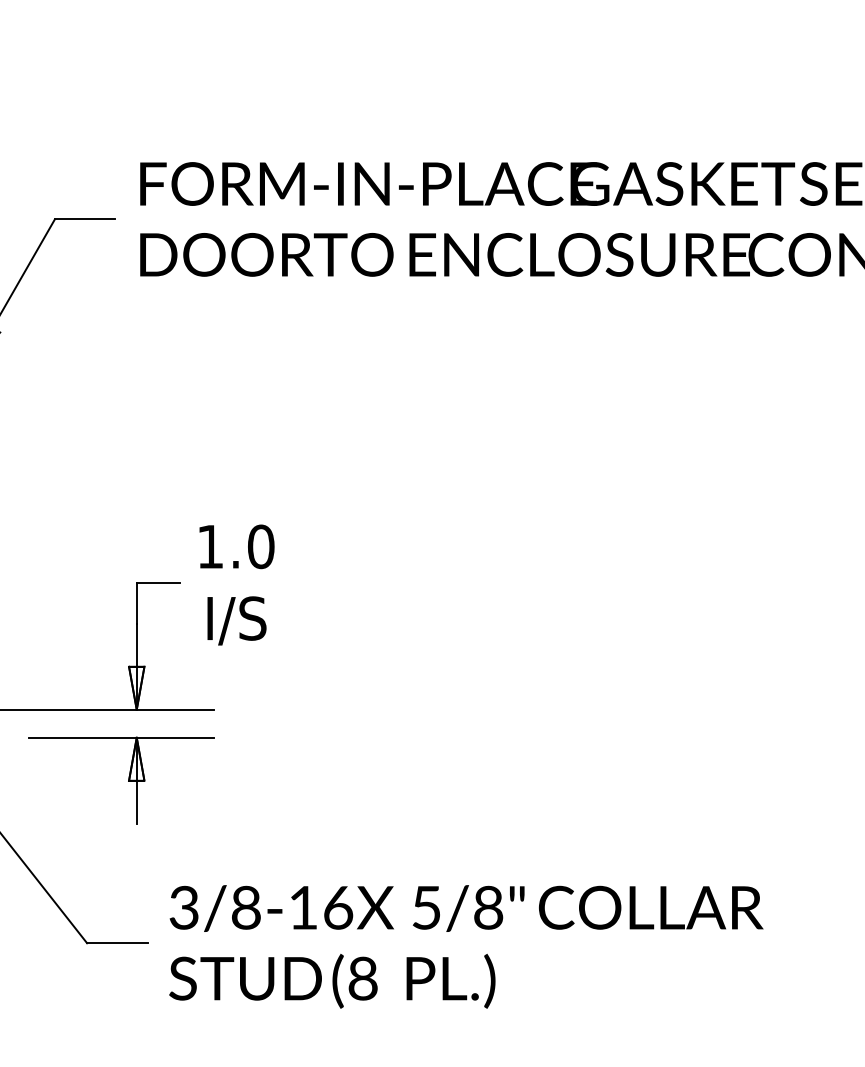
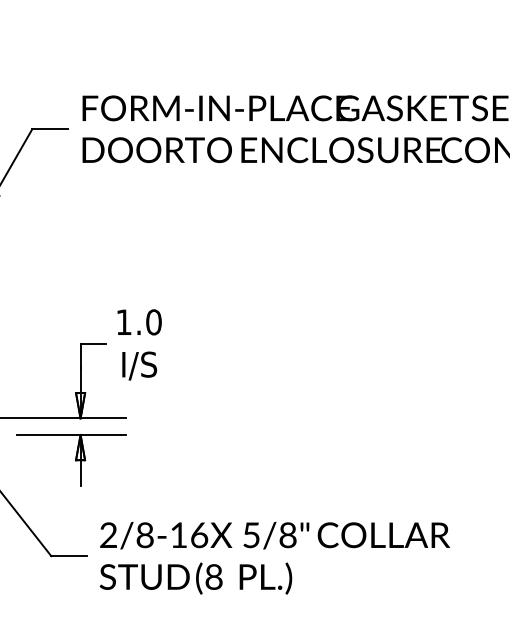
text: (184, 909) -> (108, 536), 3/8-16 -> 2/8-16

